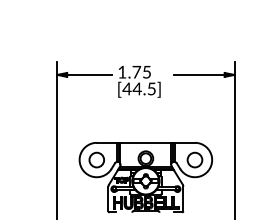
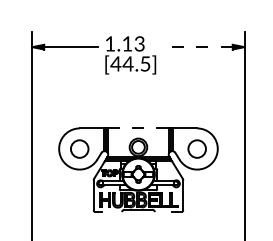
text: (141, 71) -> (133, 43), 1.75 -> 1.13
line: (199, 74) -> (202, 46), solid -> dashed
line: (145, 142) -> (137, 128), solid -> dashed

